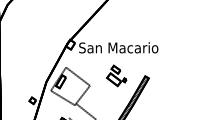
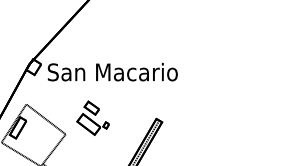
part: (116, 75) -> (92, 117), moved

